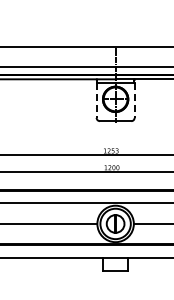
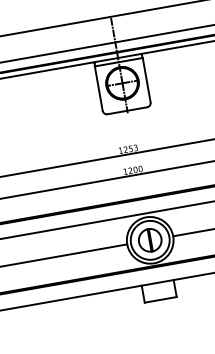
line: (96, 100) -> (98, 88), dashed -> solid
line: (134, 100) -> (146, 80), dashed -> solid

